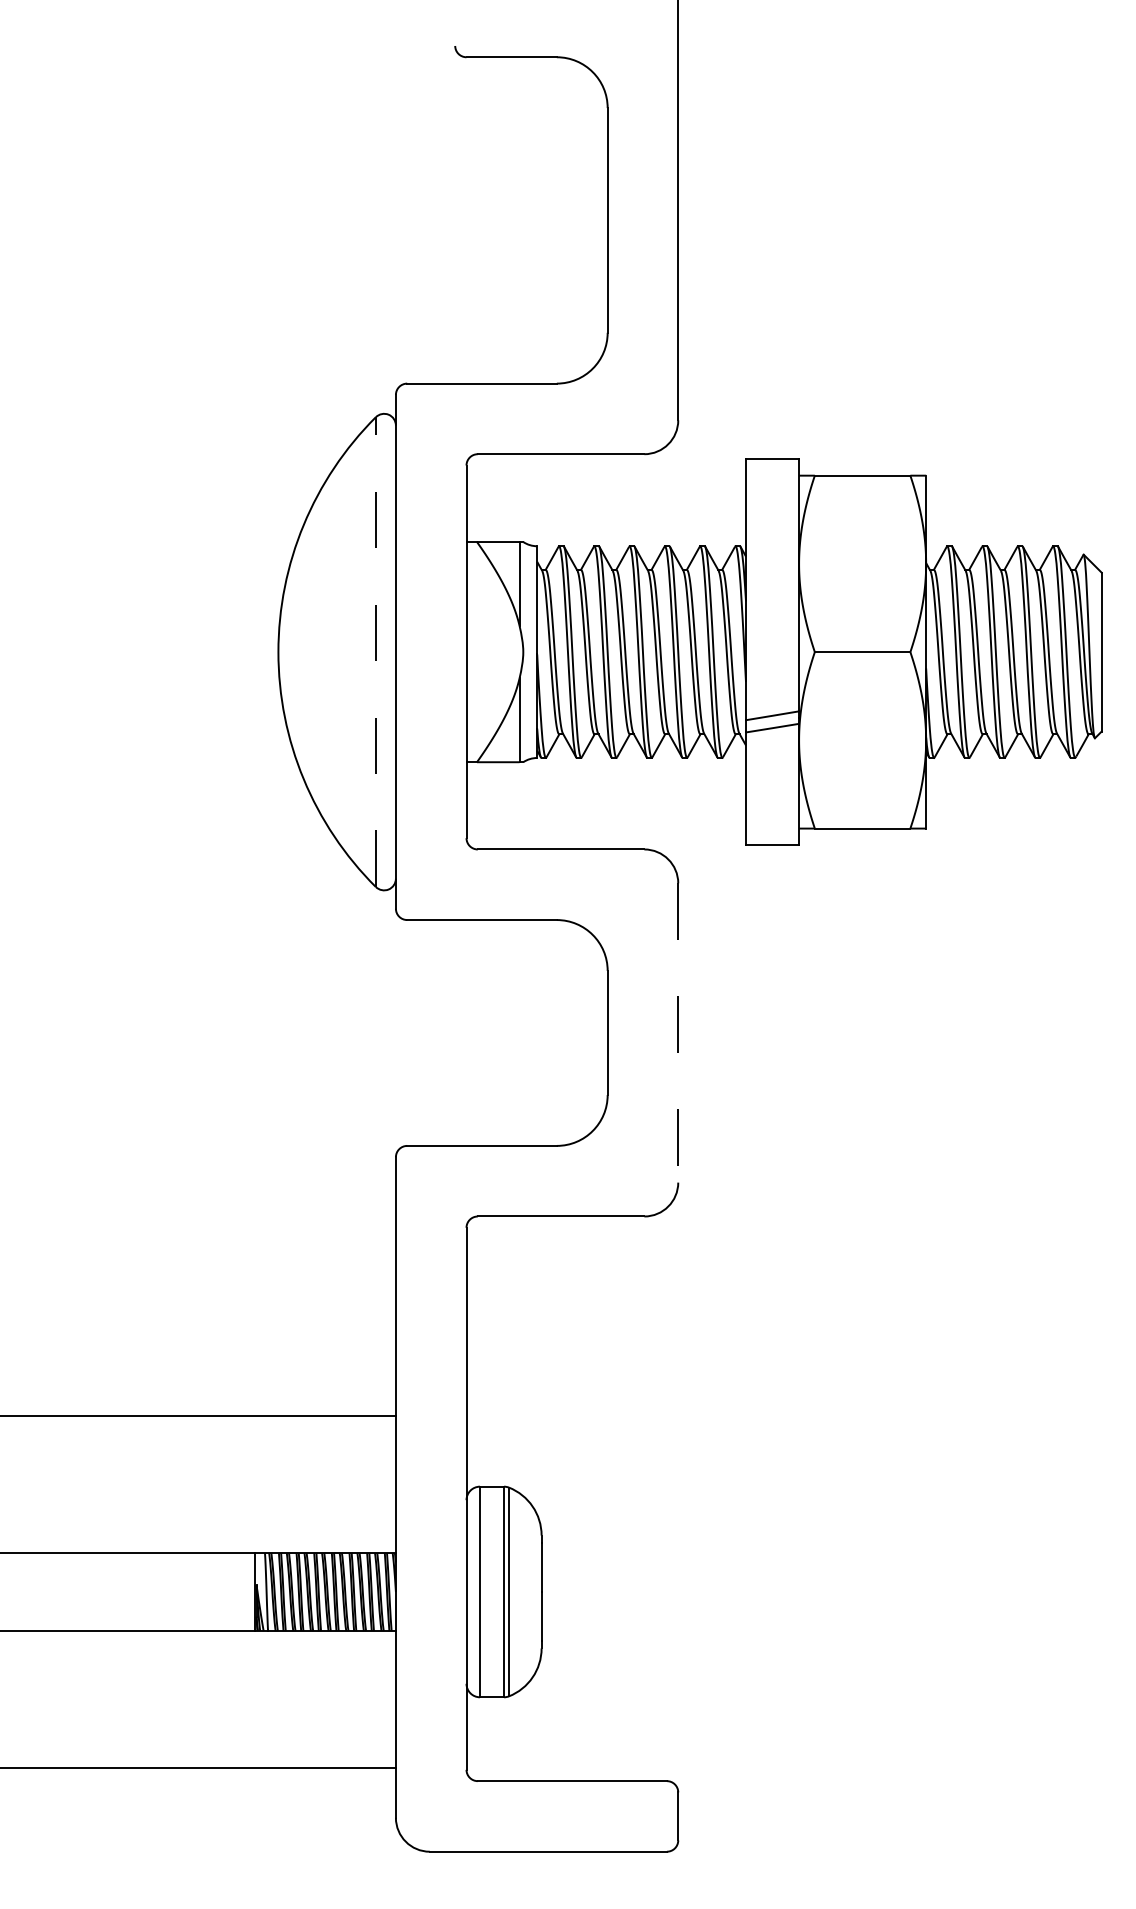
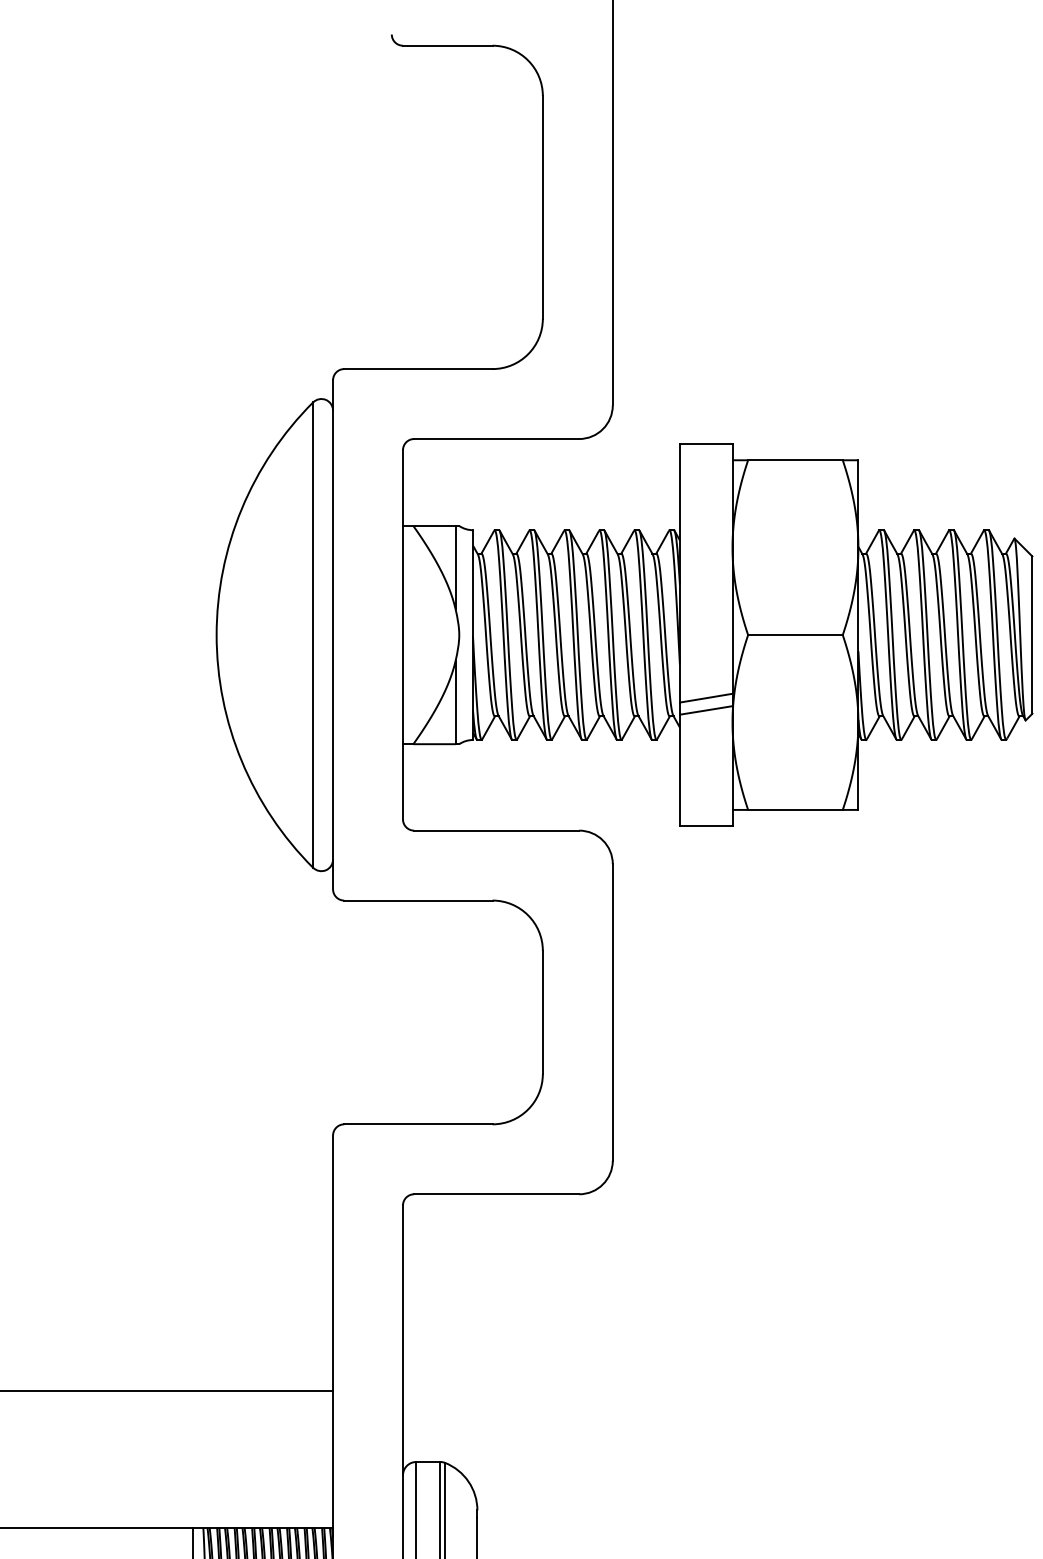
line: (375, 652) -> (312, 635), dashed -> solid
line: (678, 1032) -> (613, 1011), dashed -> solid

